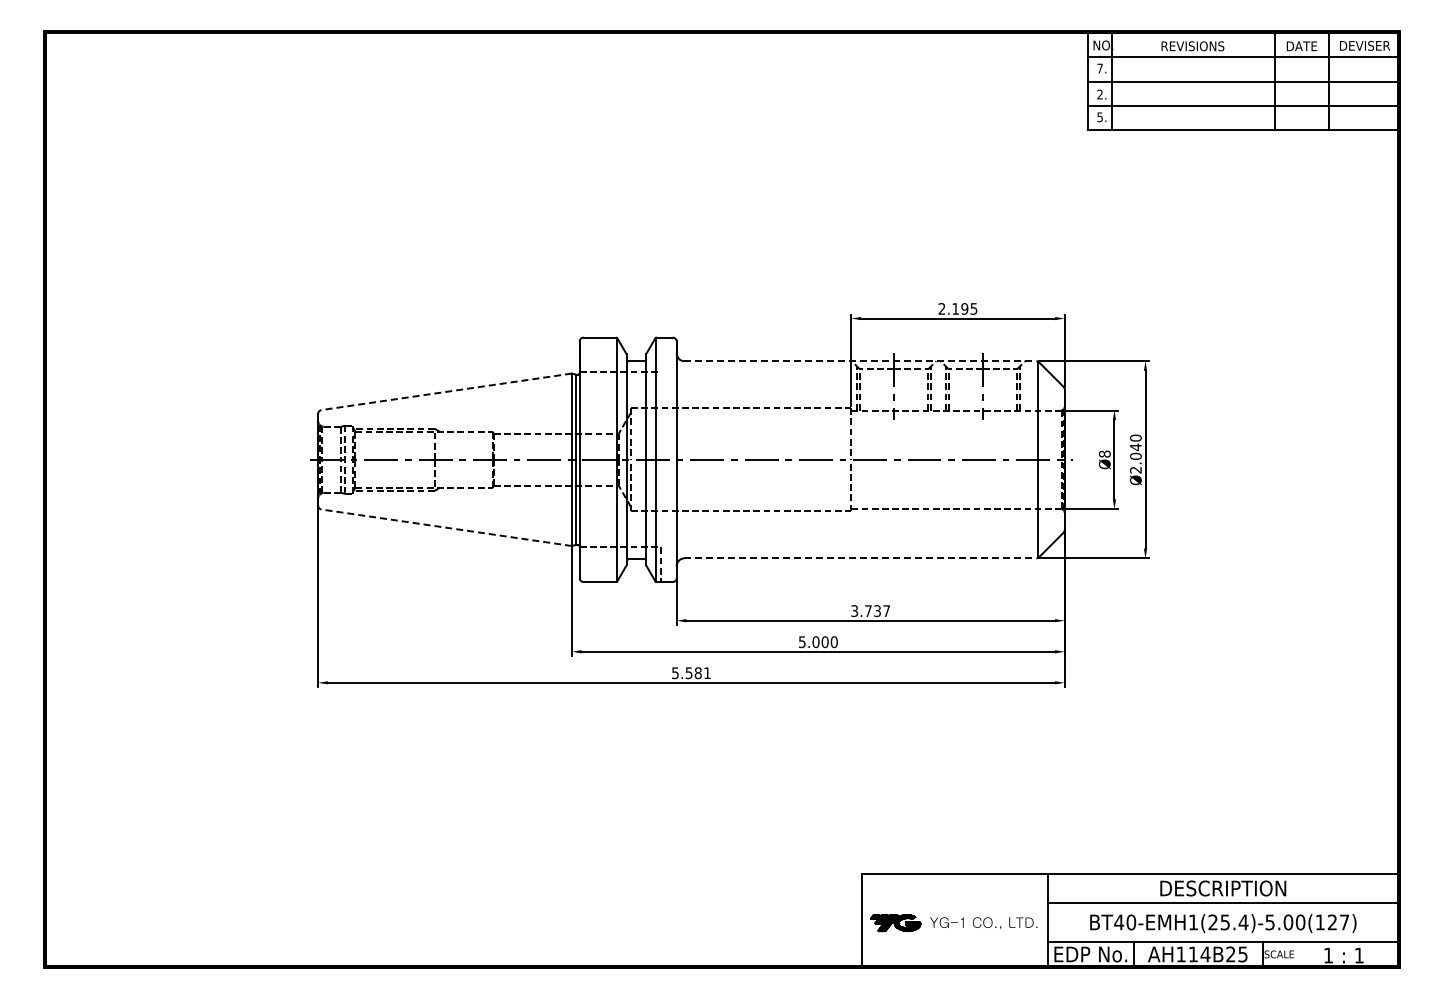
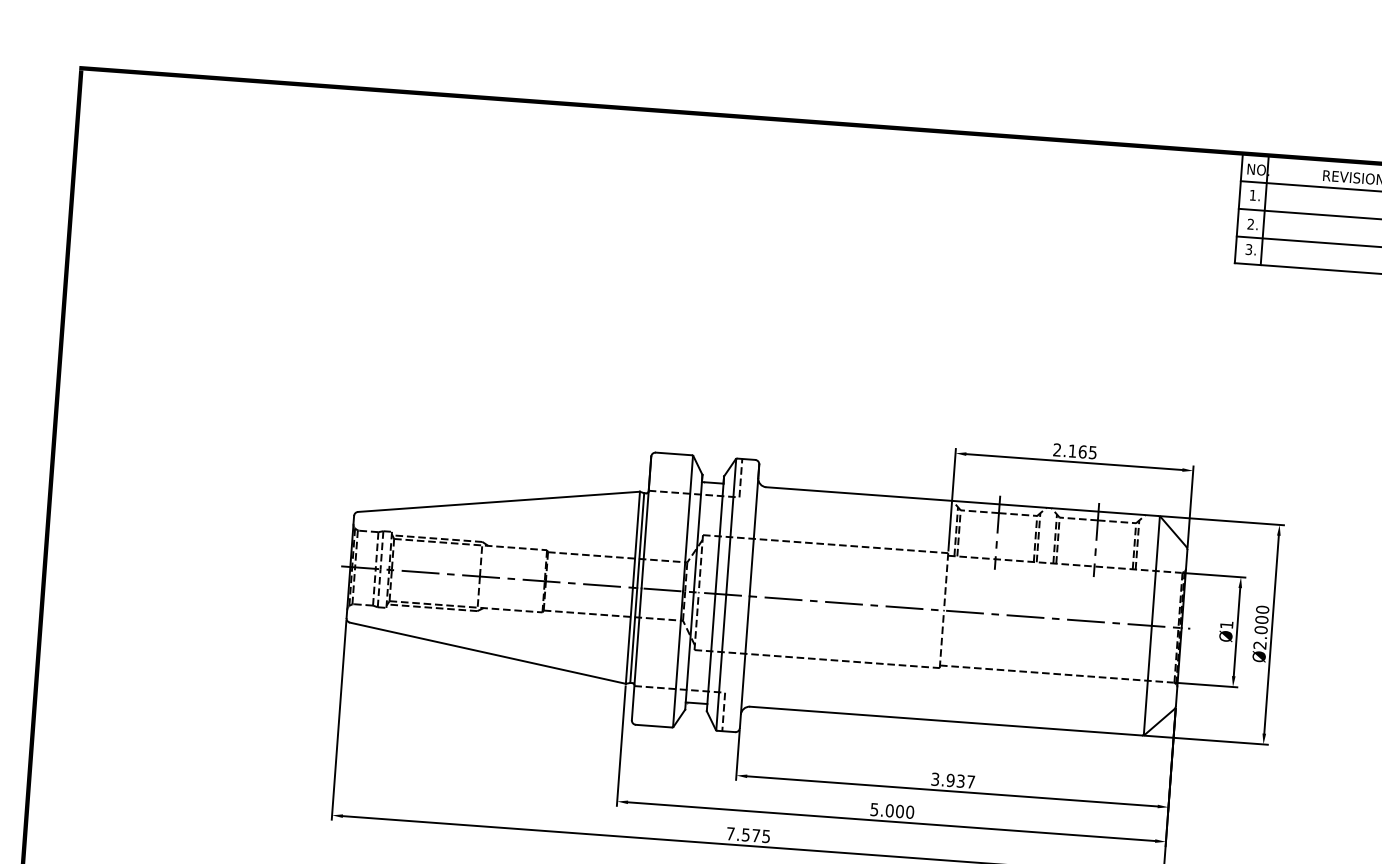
text: (1099, 68) -> (1252, 195), 7. -> 1.
text: (1099, 116) -> (1248, 248), 5. -> 3.
text: (964, 308) -> (1082, 451), 2.195 -> 2.165
line: (661, 354) -> (741, 477), added
line: (860, 361) -> (962, 501), dashed -> solid
line: (446, 391) -> (498, 501), dashed -> solid
text: (1135, 447) -> (1261, 620), Ø2.040 -> Ø2.000
text: (1104, 453) -> (1226, 624), Ø8 -> Ø1
line: (446, 527) -> (487, 652), dashed -> solid
line: (860, 558) -> (946, 721), dashed -> solid
text: (867, 611) -> (949, 780), 3.737 -> 3.937
text: (691, 673) -> (748, 835), 5.581 -> 7.575

